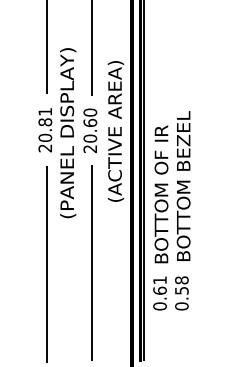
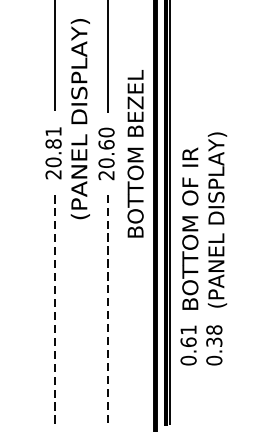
text: (115, 130) -> (136, 153), (ACTIVE AREA) -> BOTTOM BEZEL
text: (68, 133) -> (80, 119), moved
text: (184, 186) -> (217, 219), BOTTOM BEZEL -> (PANEL DISPLAY)
line: (91, 263) -> (107, 310), solid -> dashed
line: (46, 264) -> (54, 311), solid -> dashed
text: (181, 290) -> (213, 341), 0.58 -> 0.38

